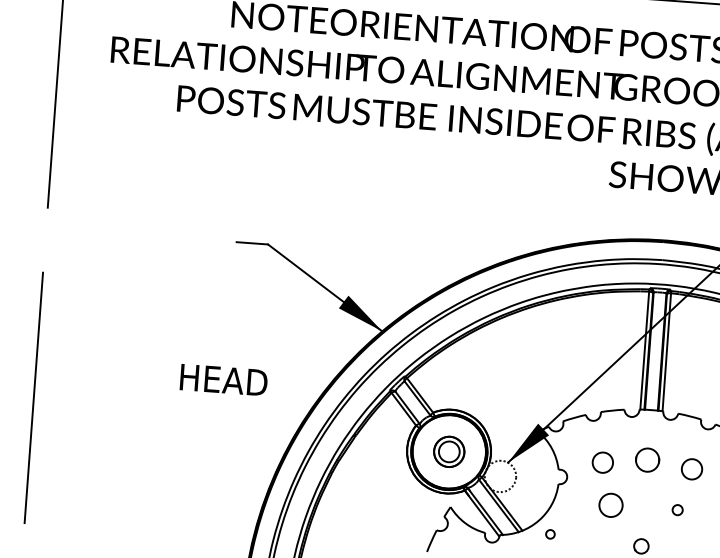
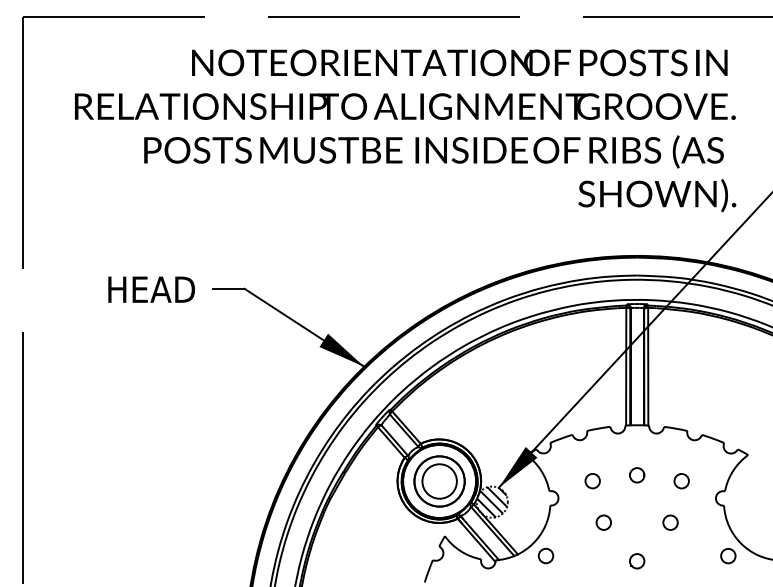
text: (223, 379) -> (151, 289), moved
part: (449, 451) -> (439, 481), size x1.67
circle: (648, 460) -> (637, 475), size x0.62
circle: (602, 463) -> (592, 481), size x0.71
circle: (691, 469) -> (681, 481), size x0.71
hatch: (499, 476) -> (491, 502), added
circle: (610, 505) -> (603, 522), size x0.62
circle: (677, 509) -> (670, 522), size x1.43
circle: (549, 533) -> (545, 555), size x1.67

